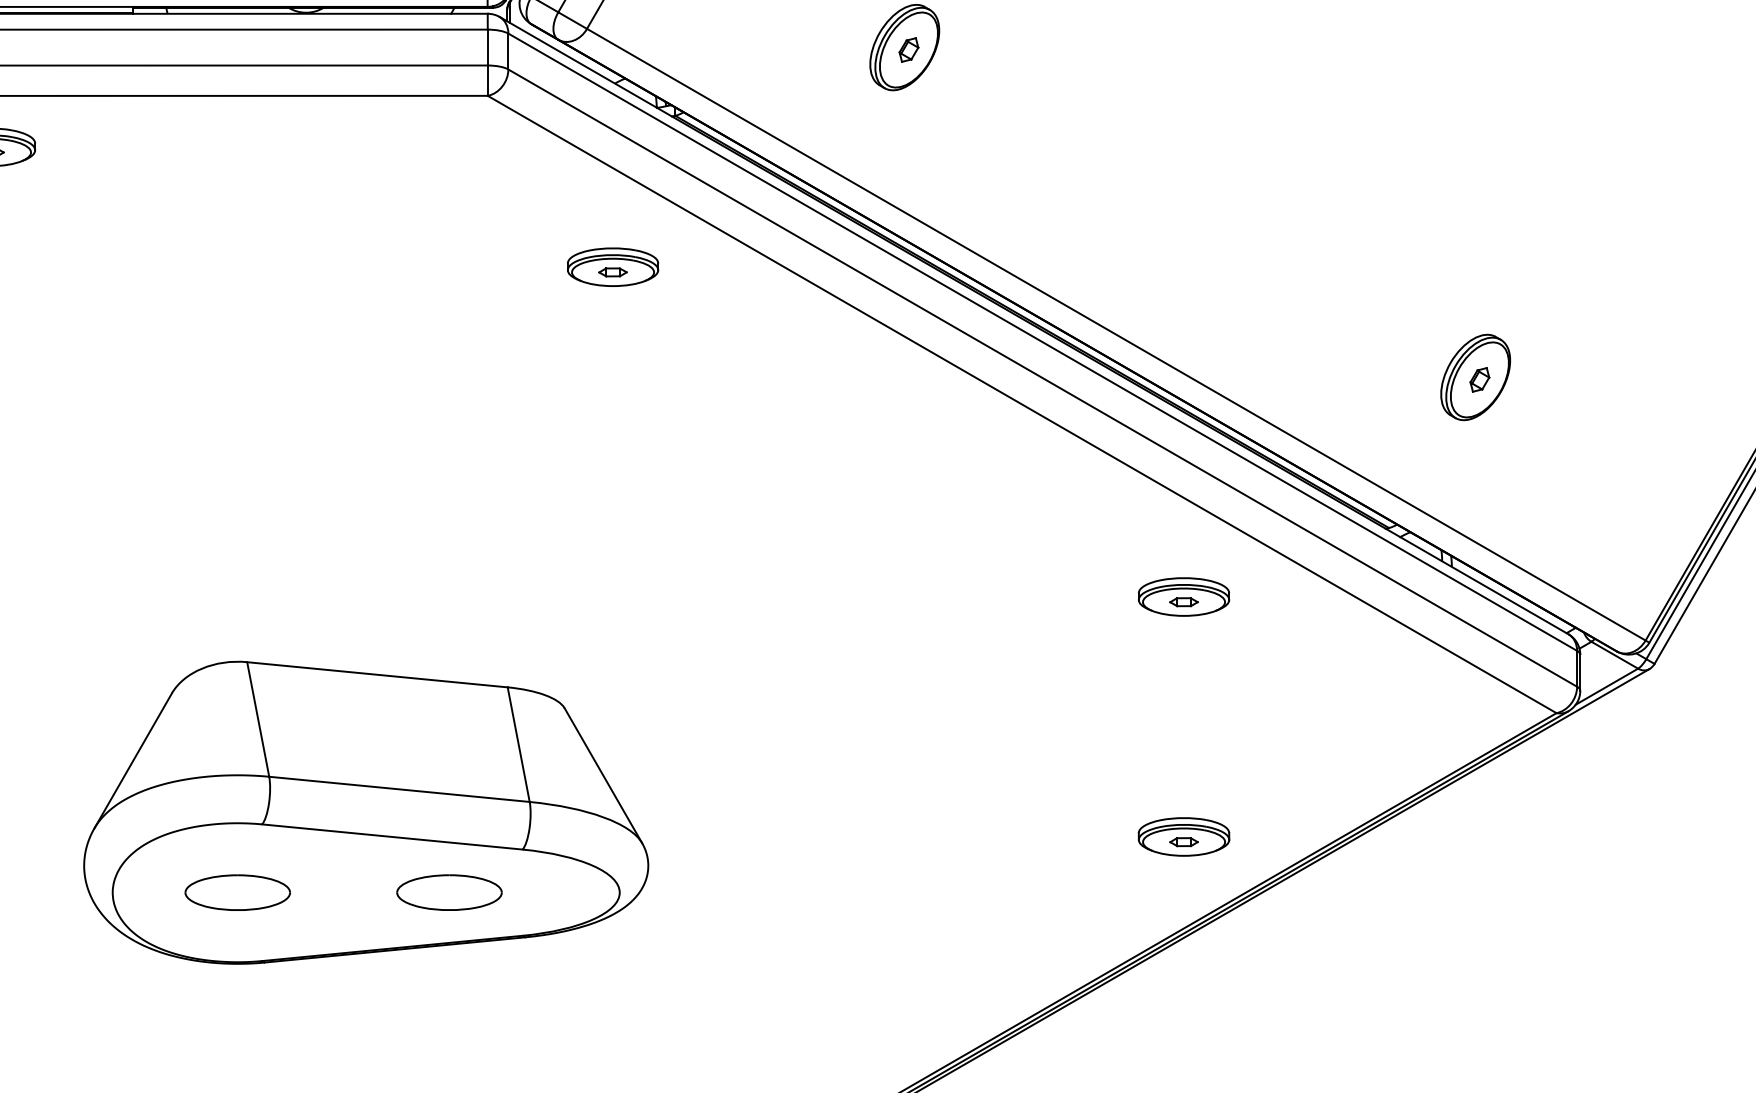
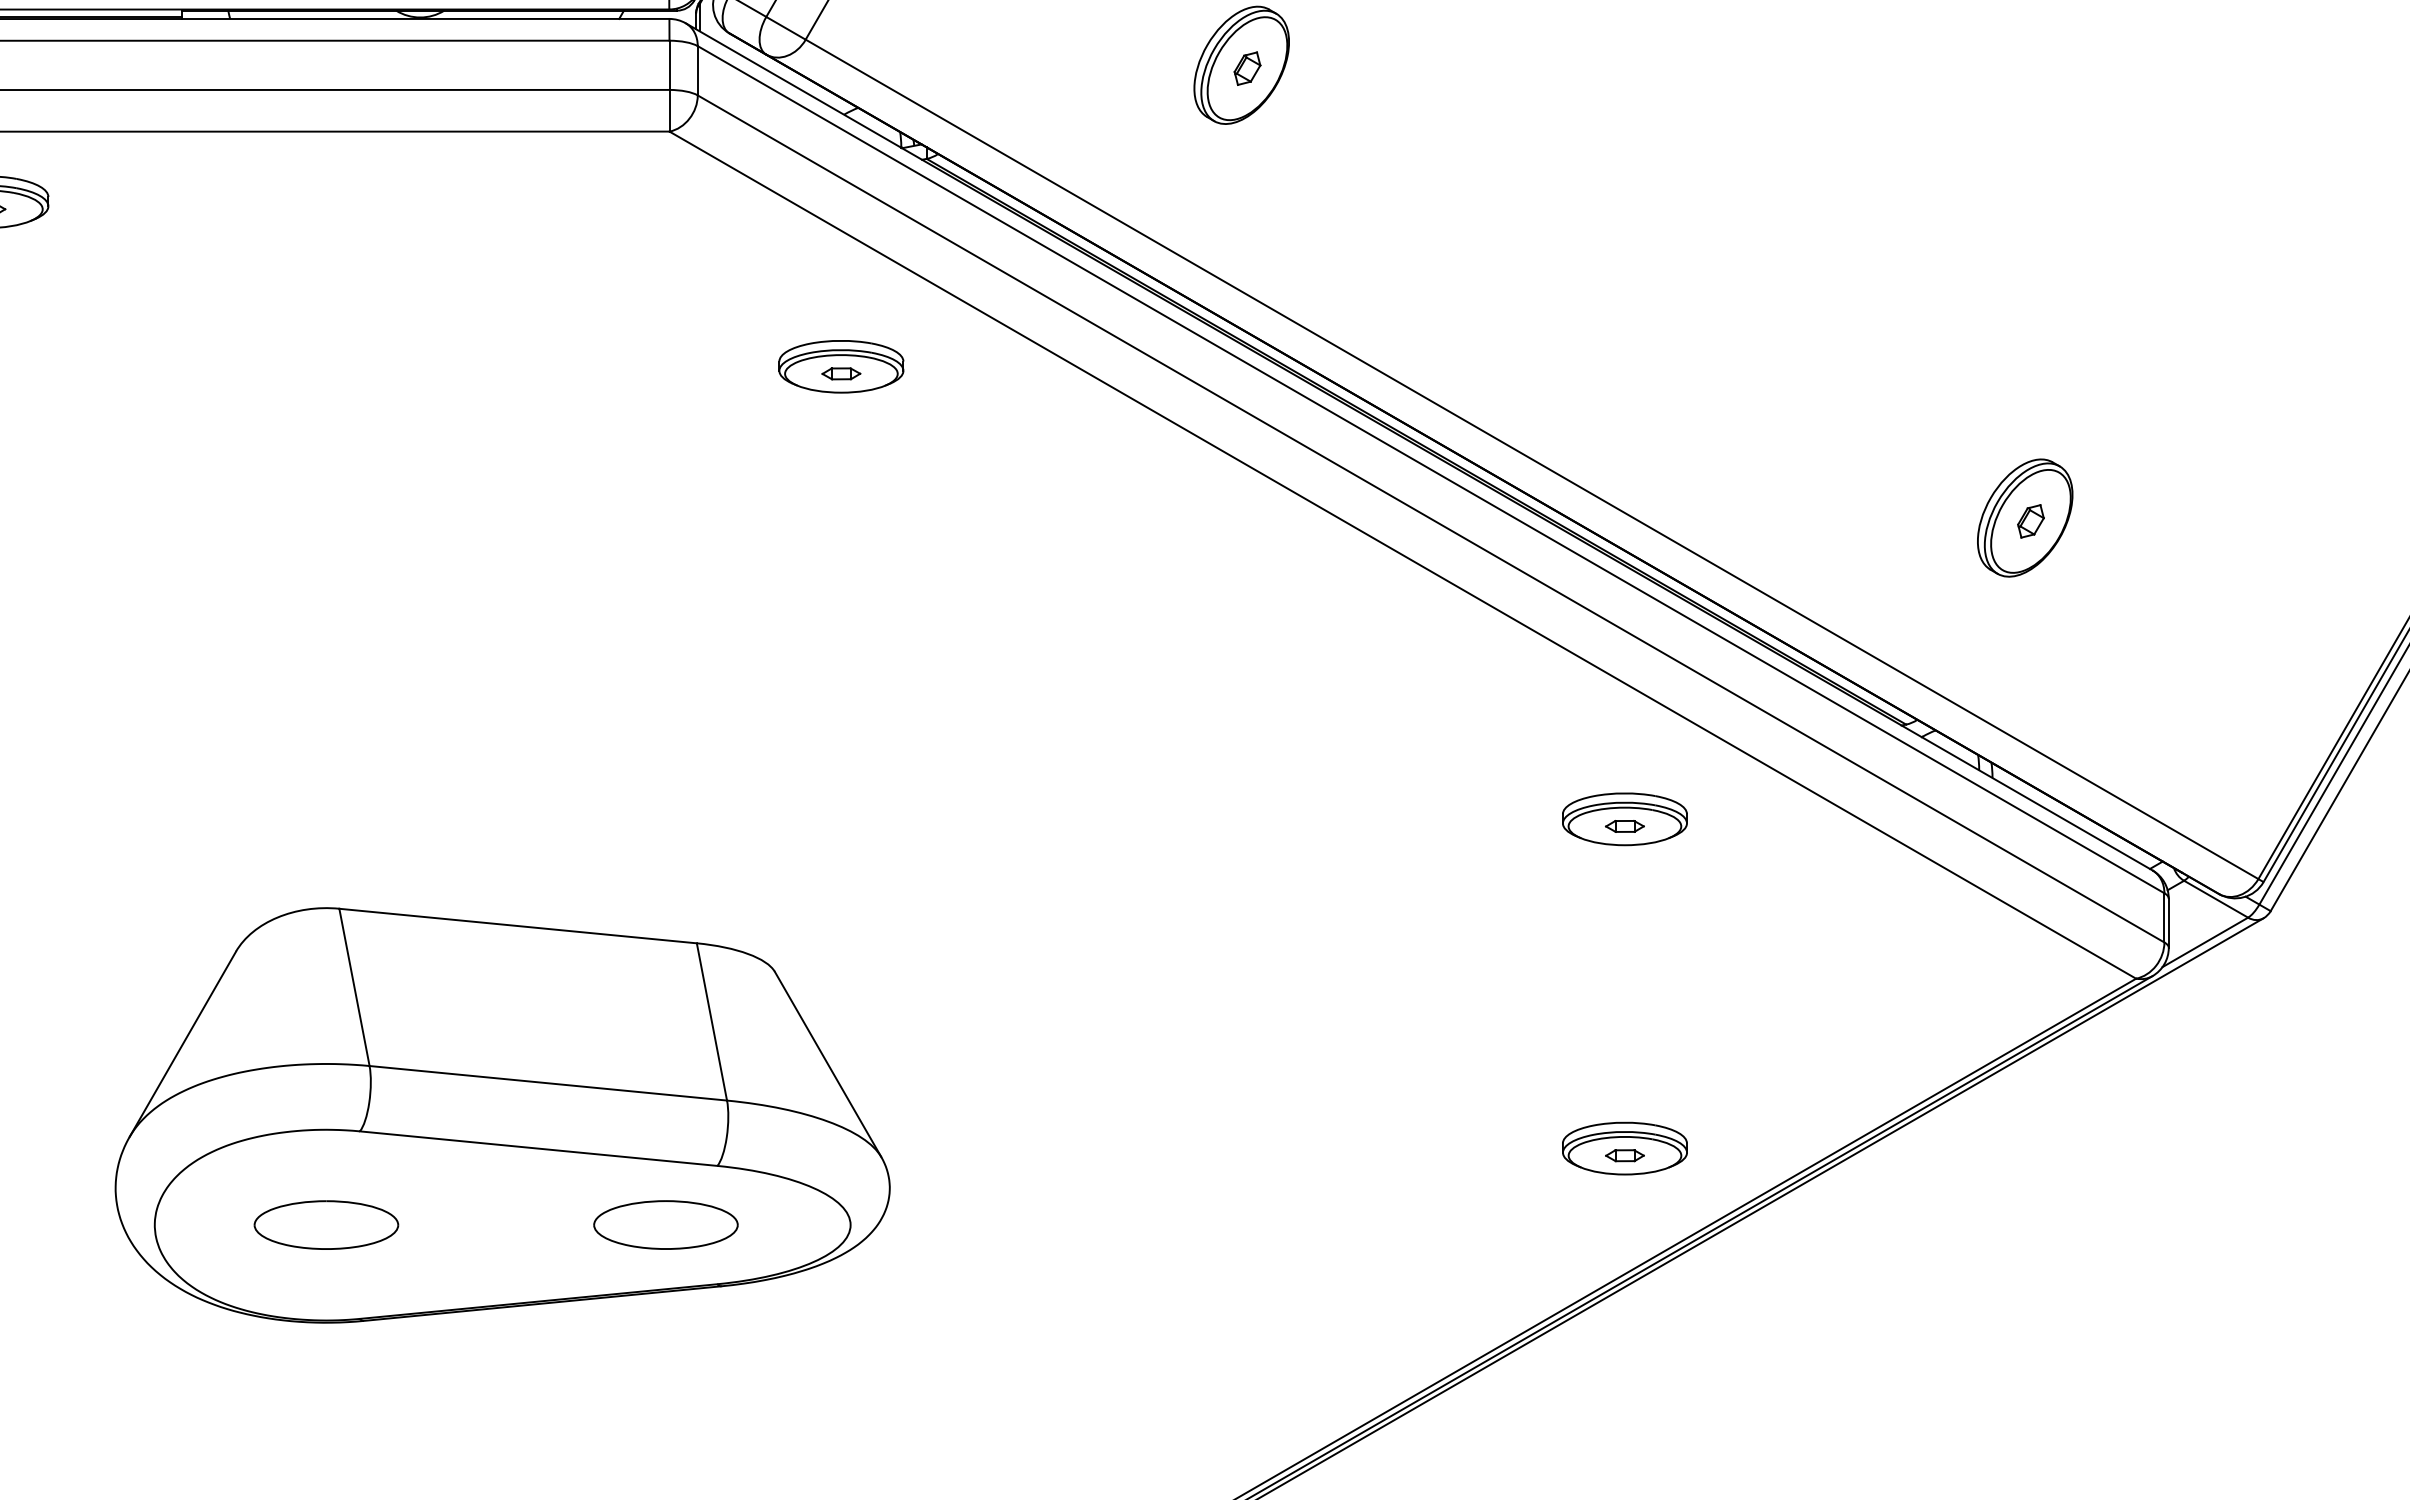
part: (449, 892) -> (665, 1224), moved

